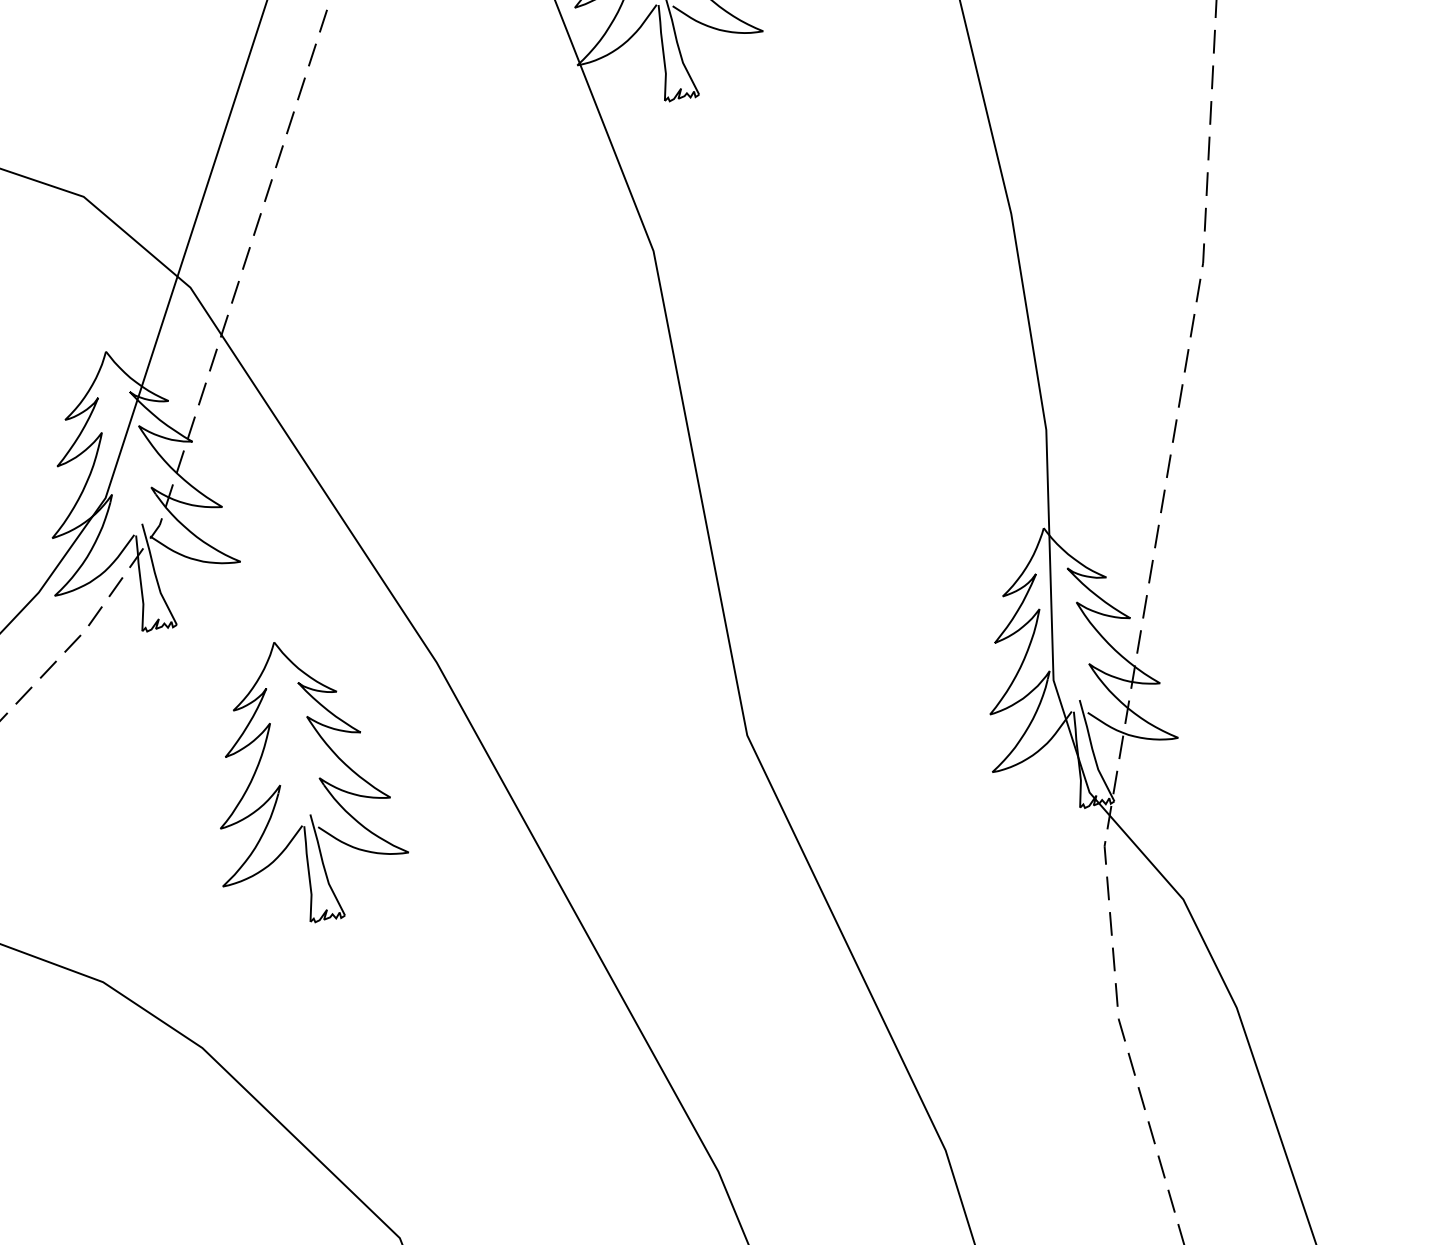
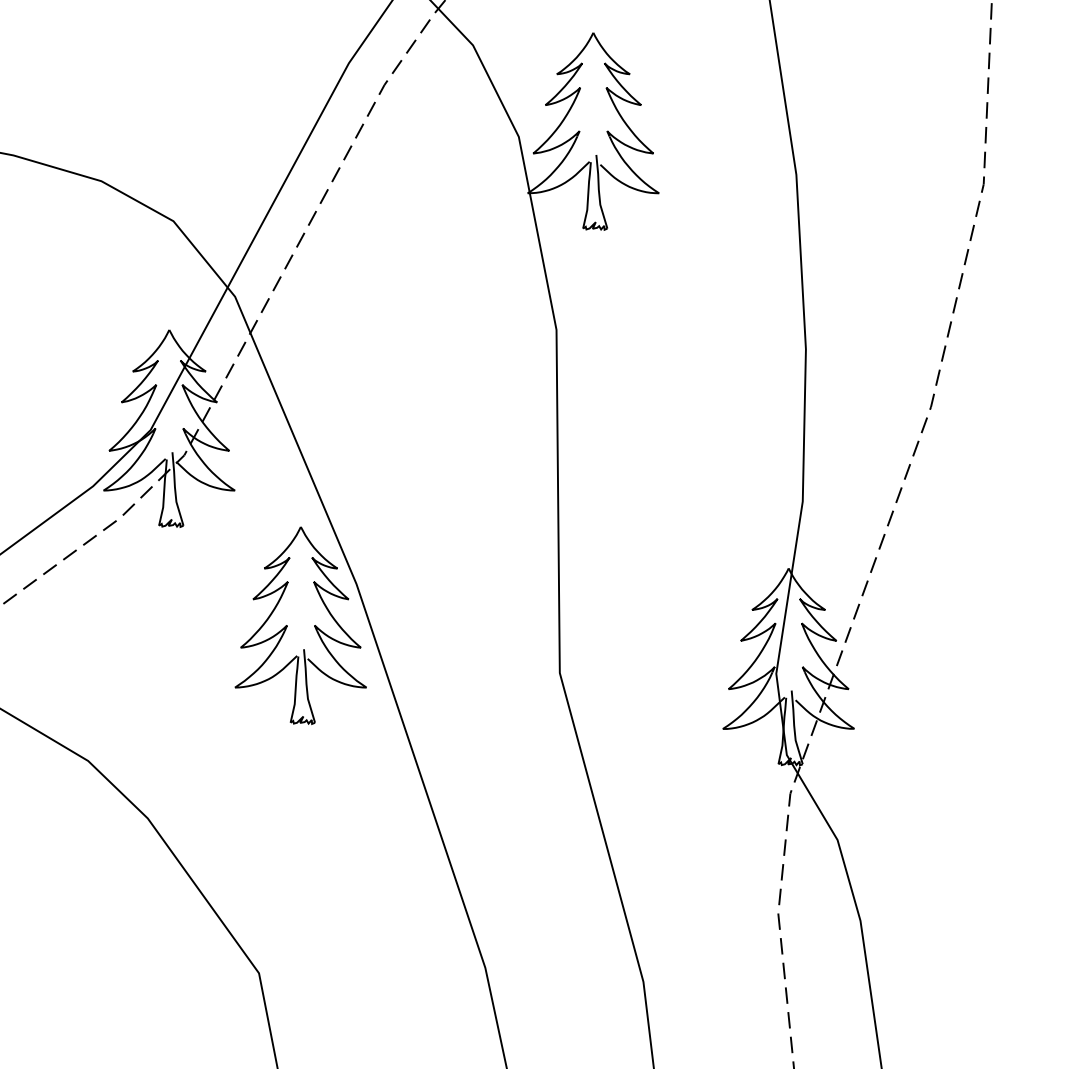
part: (280, 785) -> (287, 625), moved

